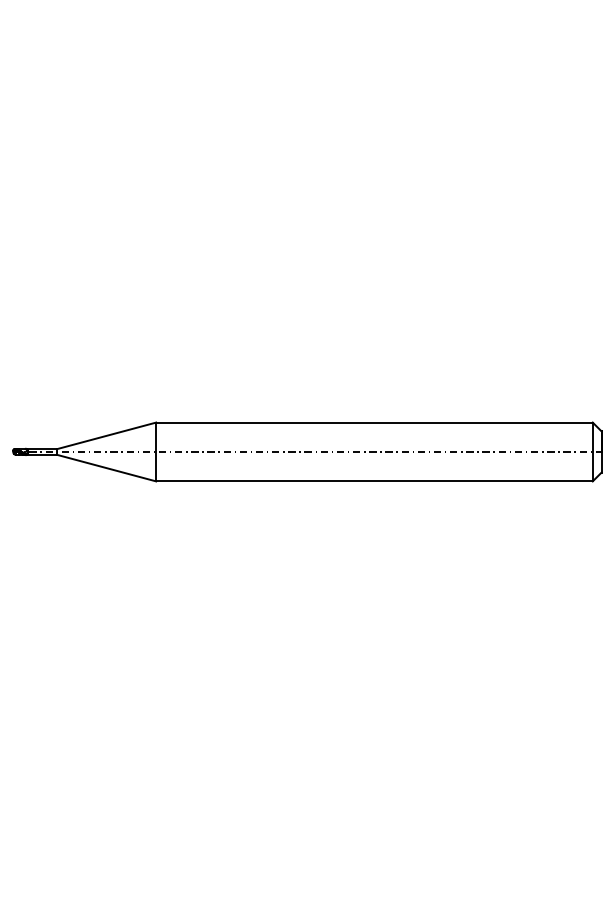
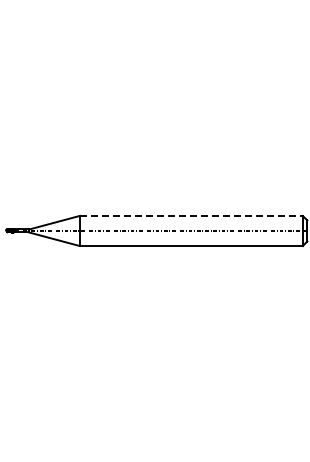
line: (374, 421) -> (191, 215), solid -> dashed

